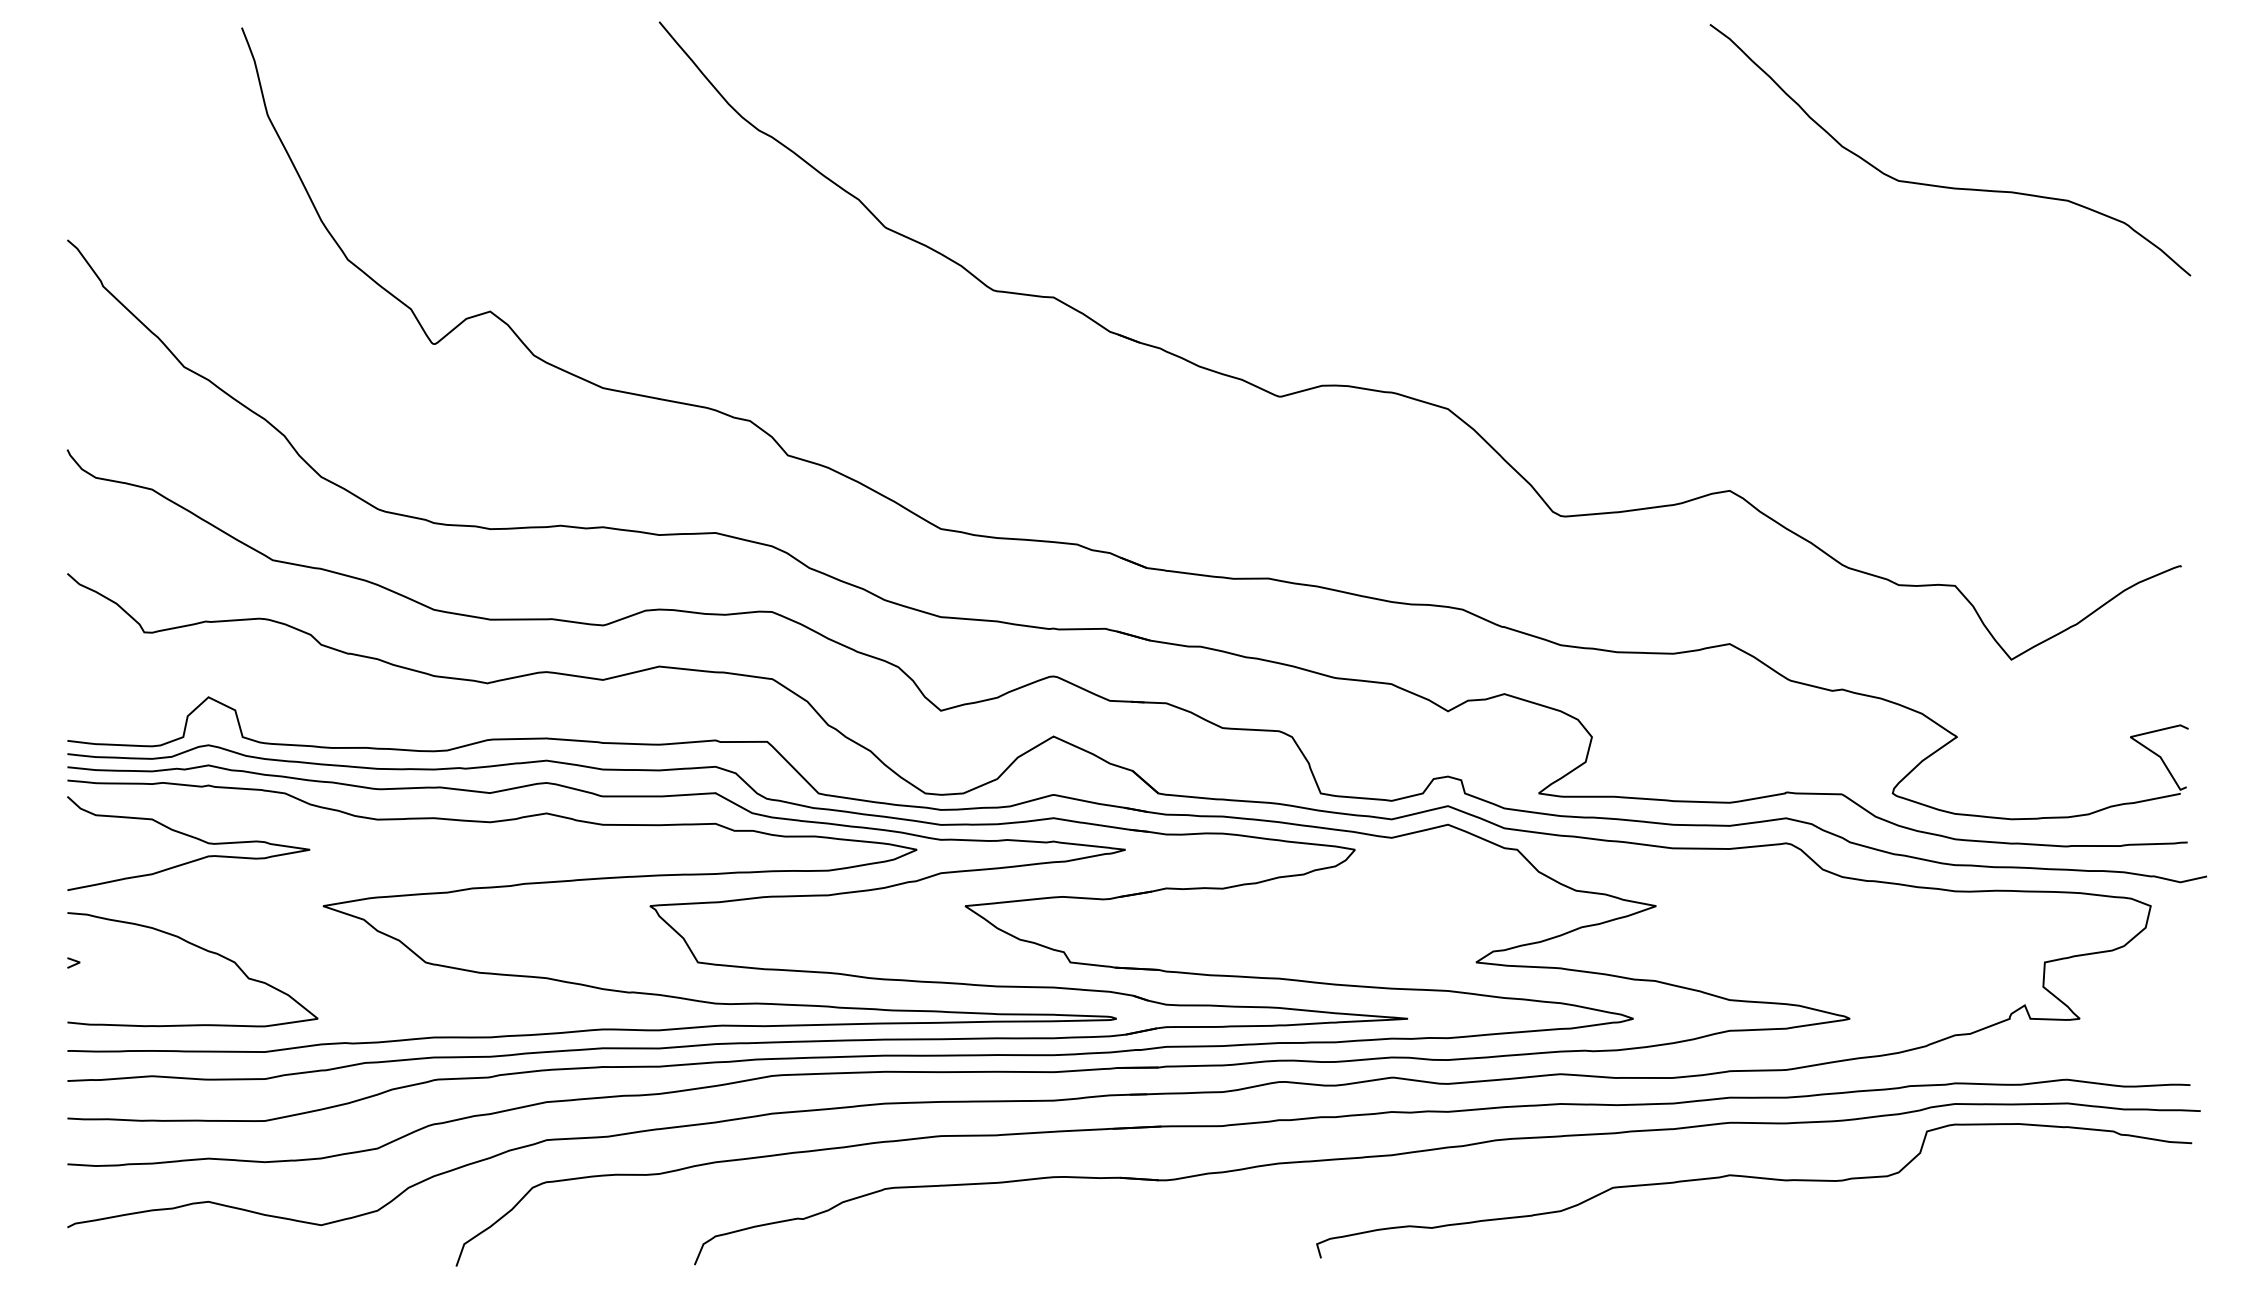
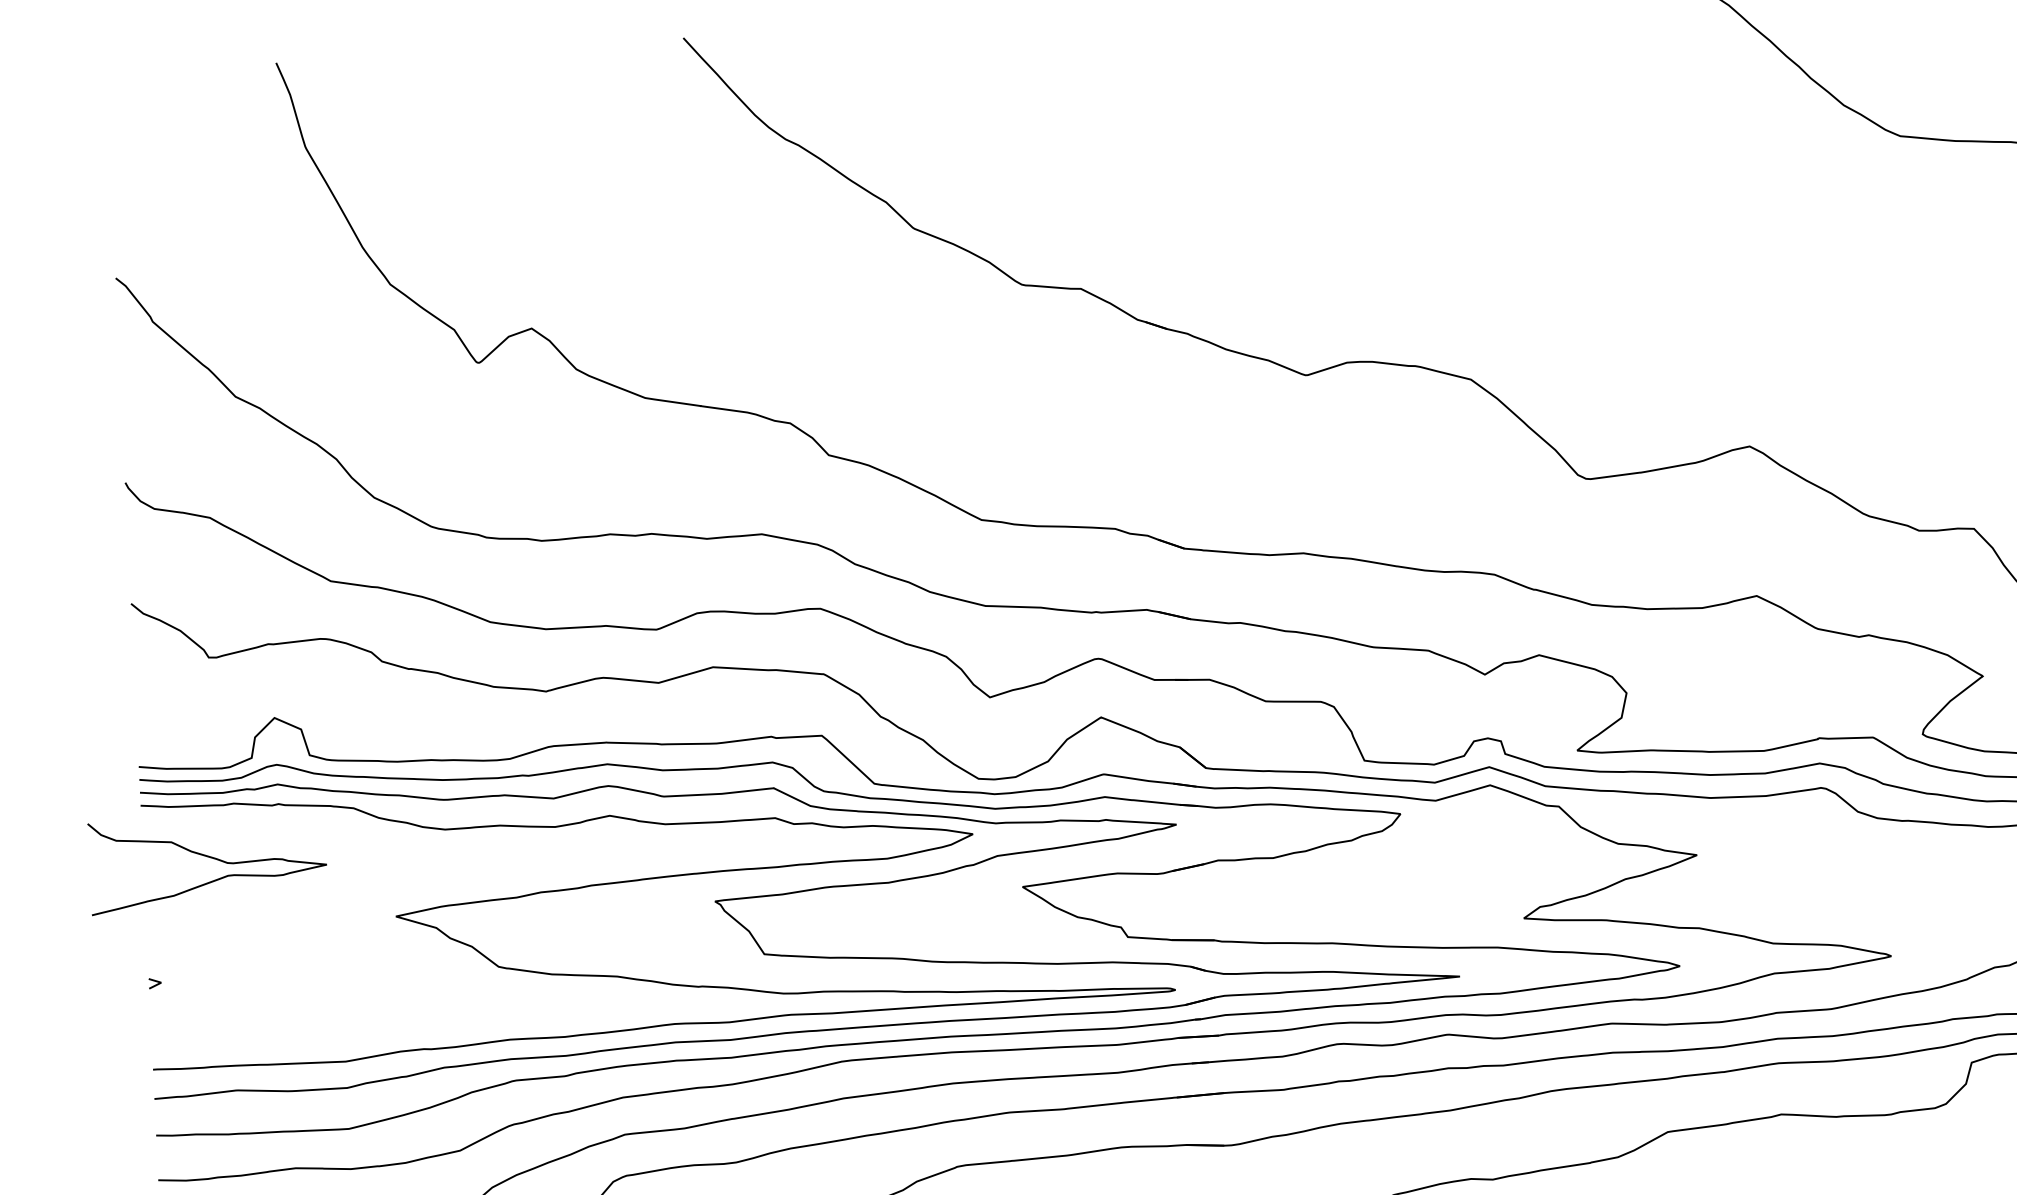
curve: (190, 837) -> (209, 858), moved
curve: (201, 949) -> (279, 964), removed

